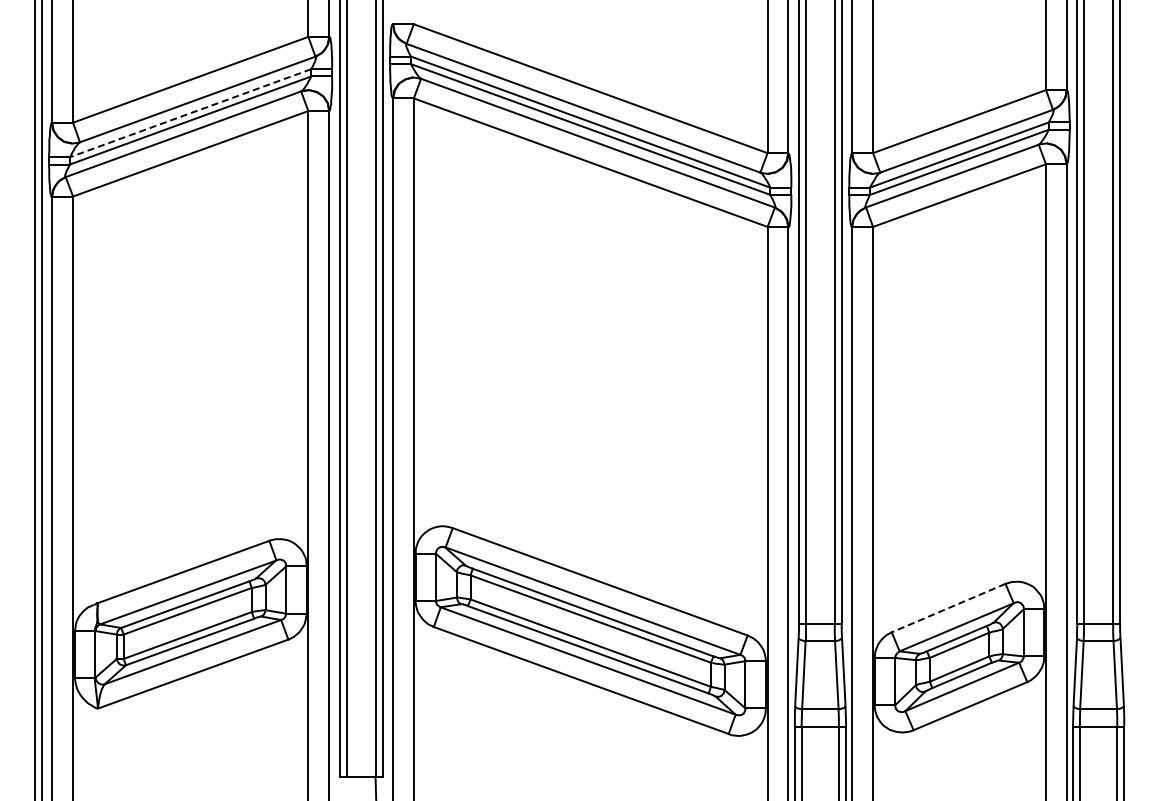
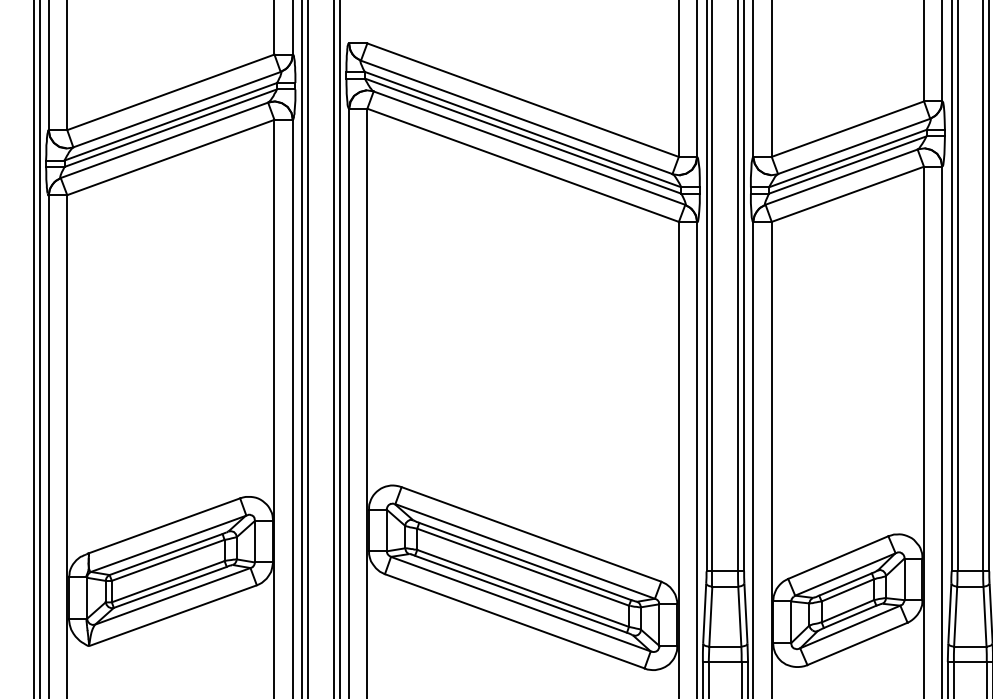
line: (190, 113) -> (170, 122), dashed -> solid
line: (948, 608) -> (838, 557), dashed -> solid

